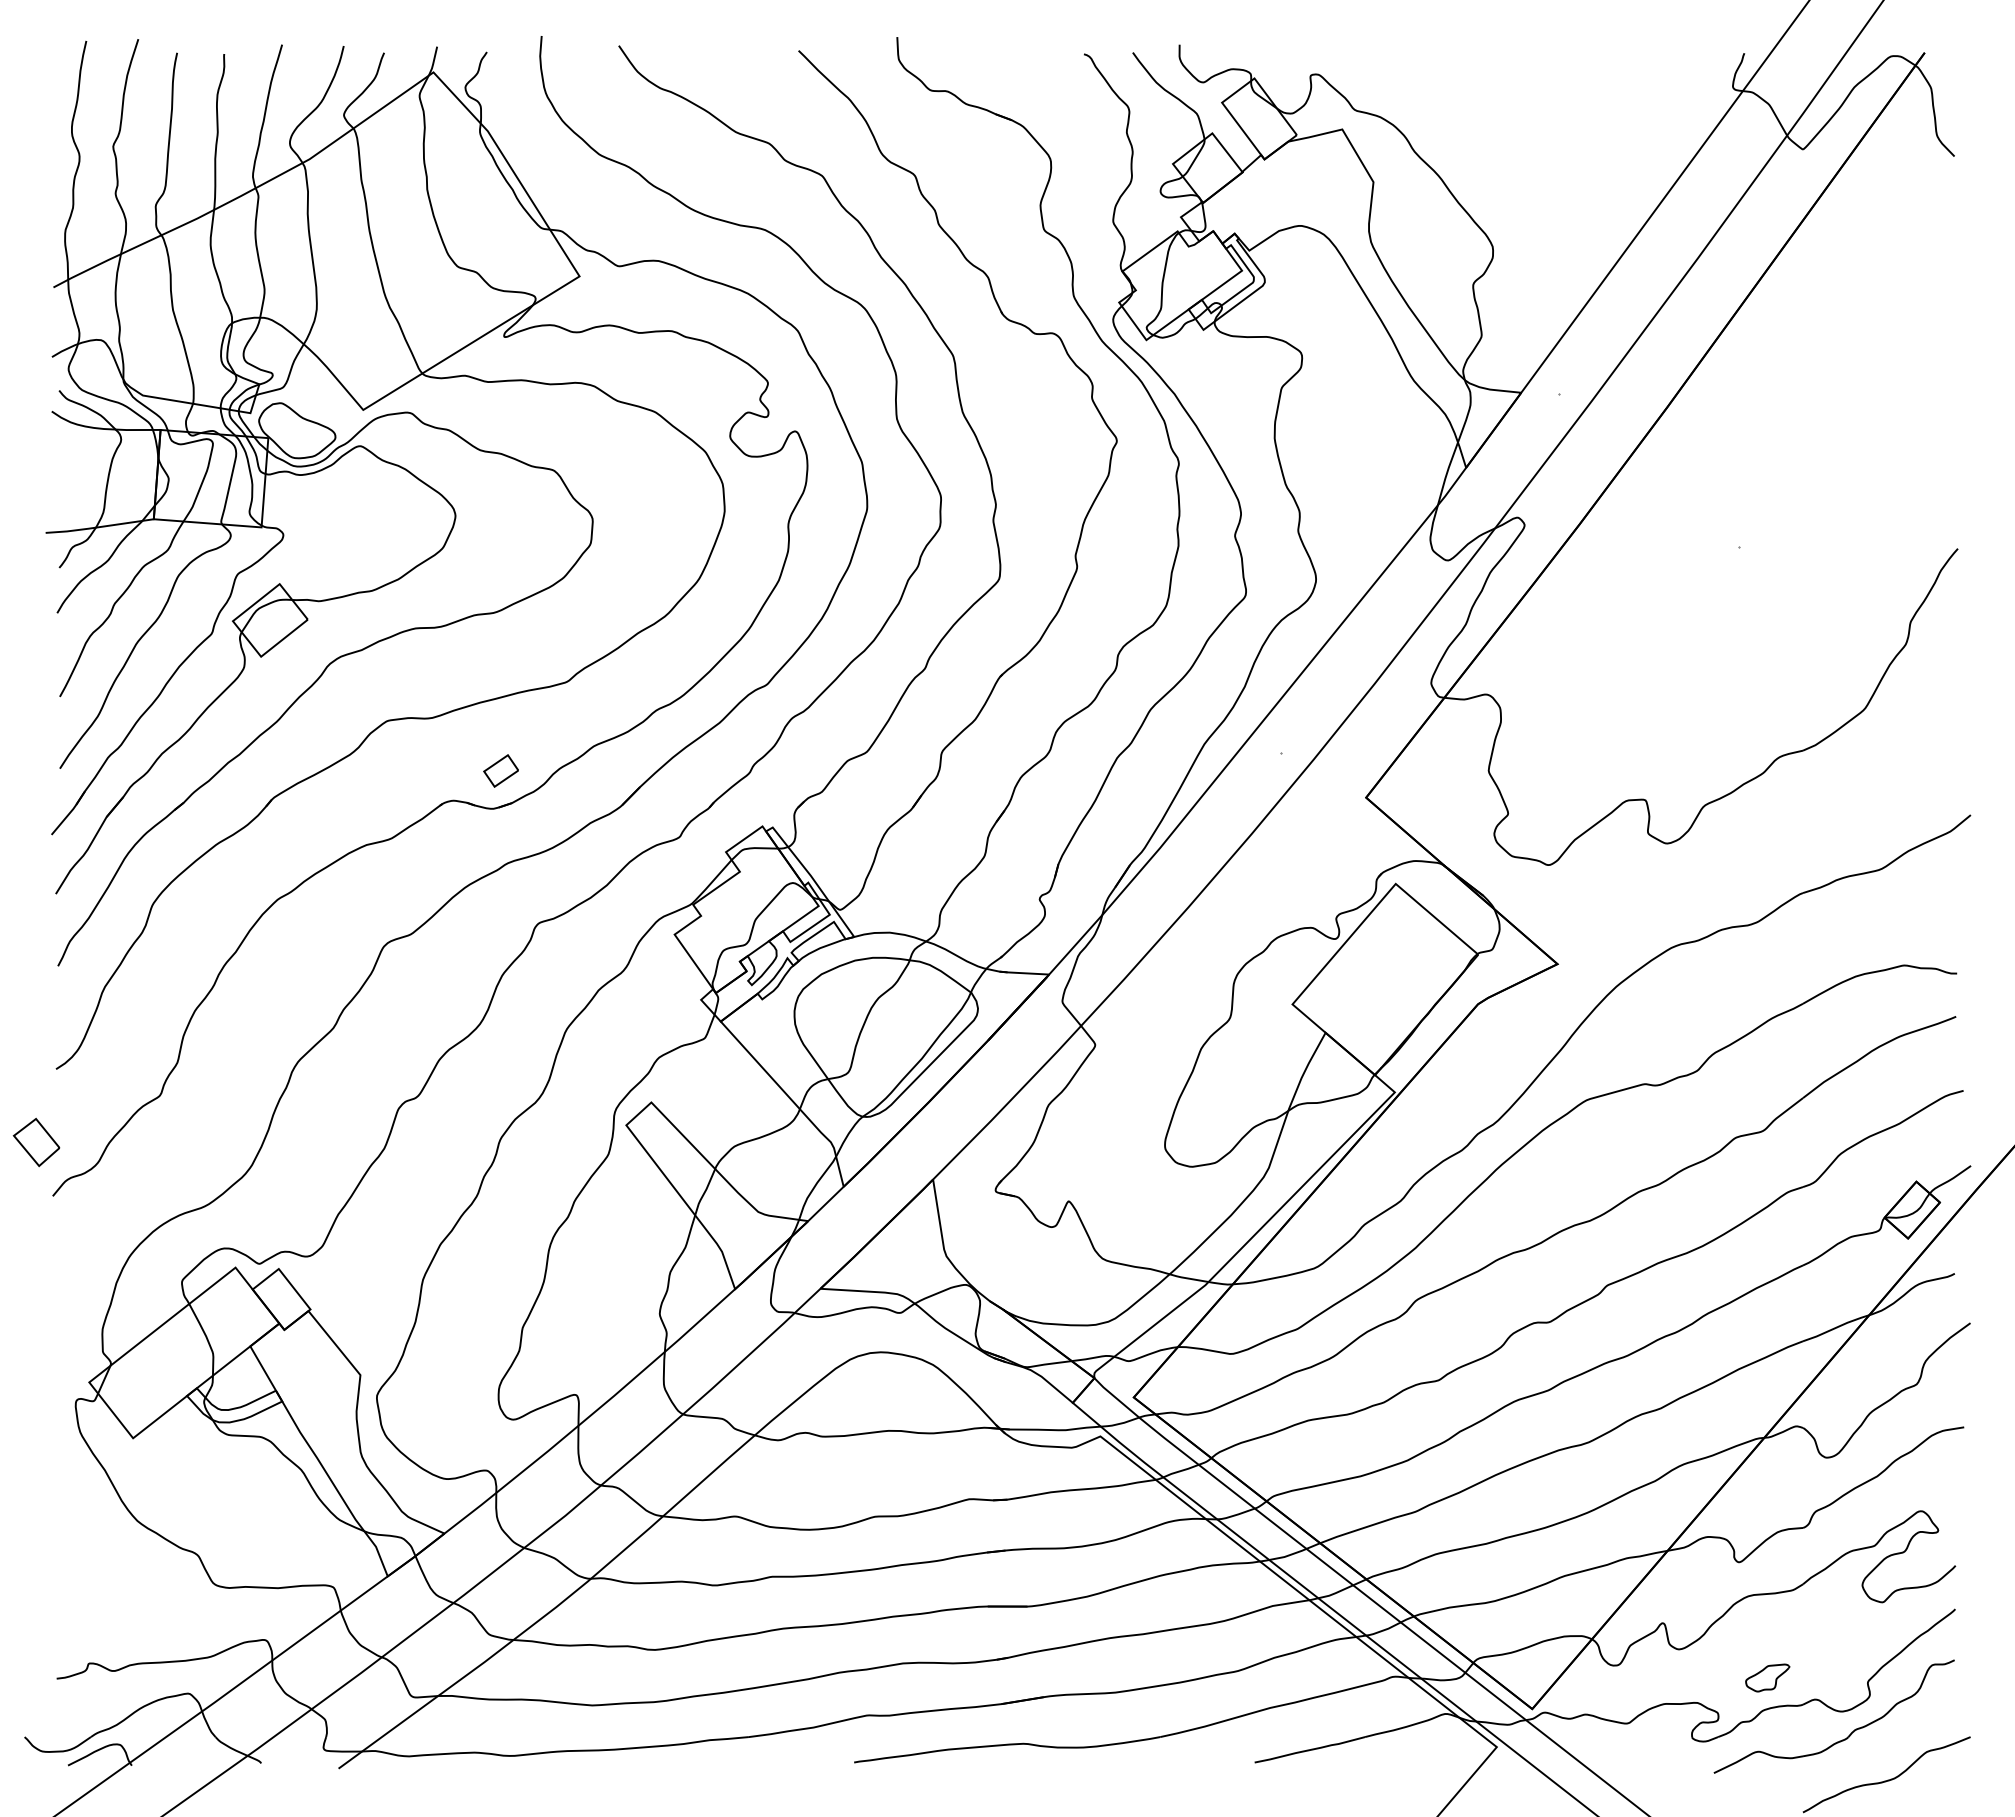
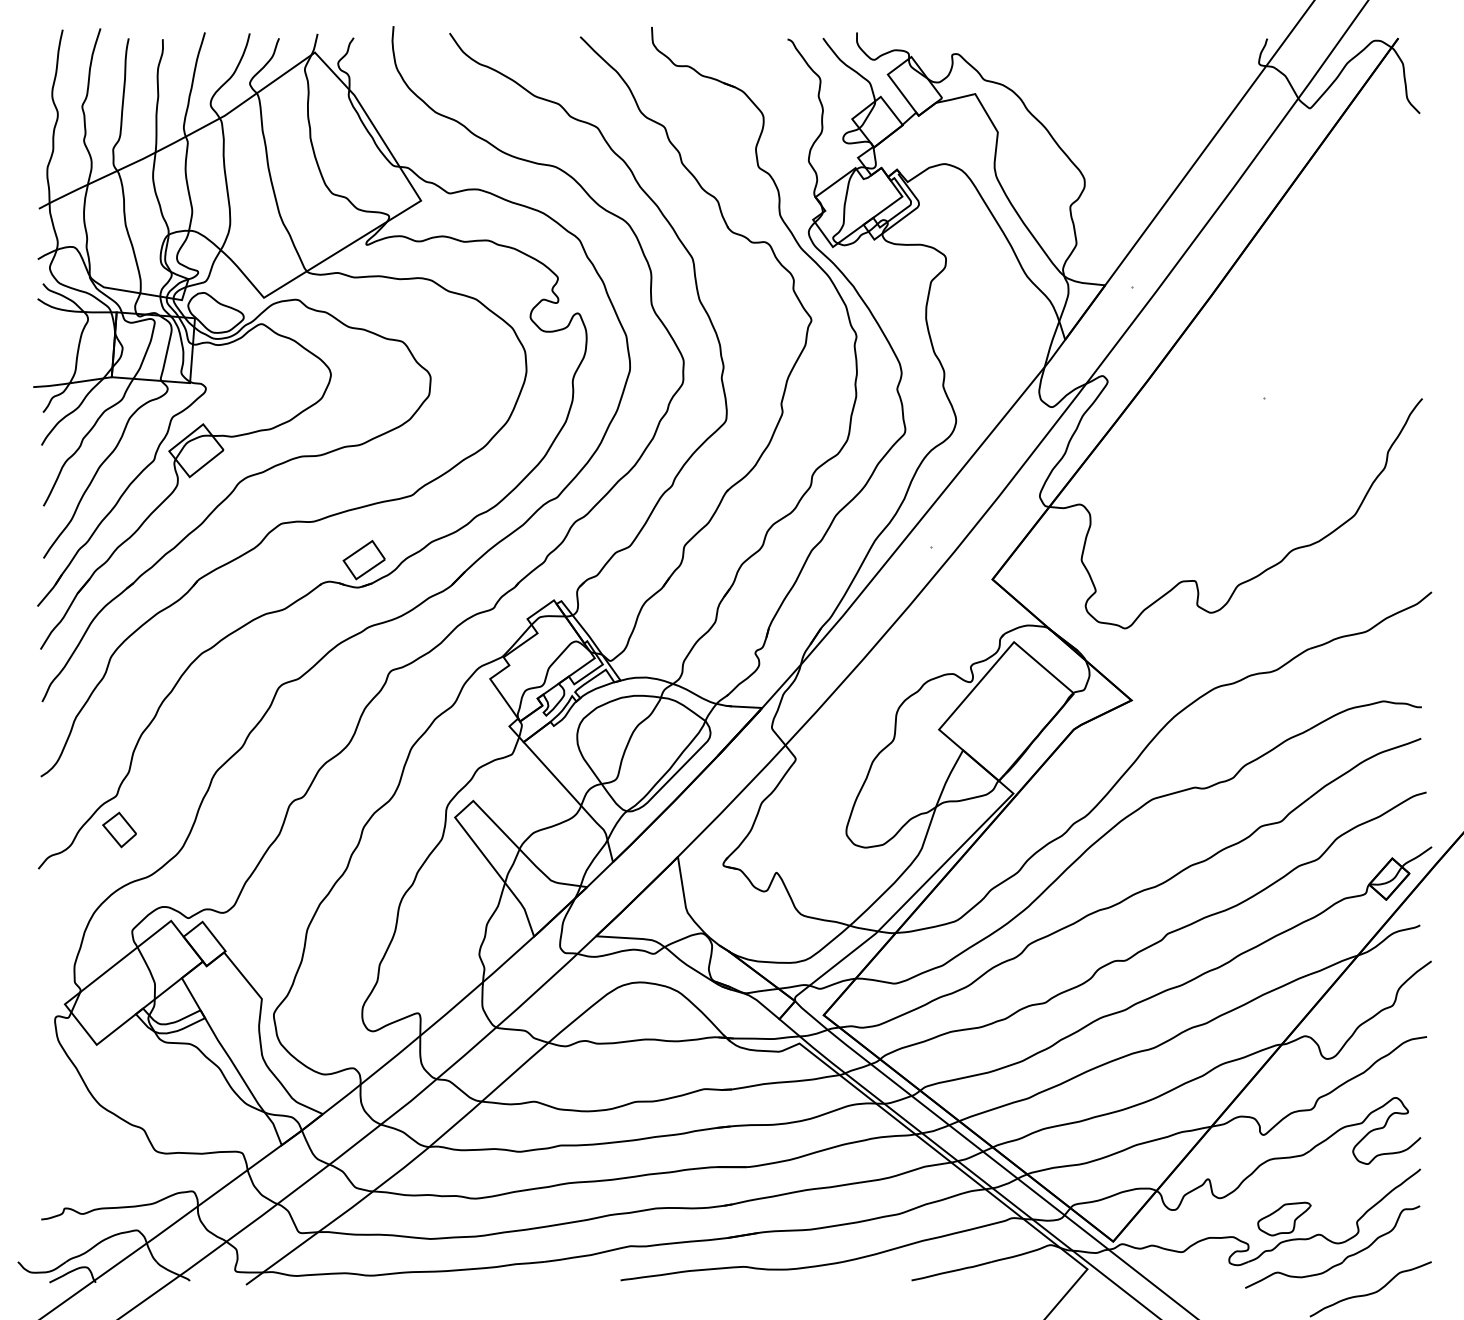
part: (500, 770) -> (363, 559), size x1.67
part: (36, 1142) -> (119, 830), moved
part: (1767, 1677) -> (1284, 1218), size x1.67

